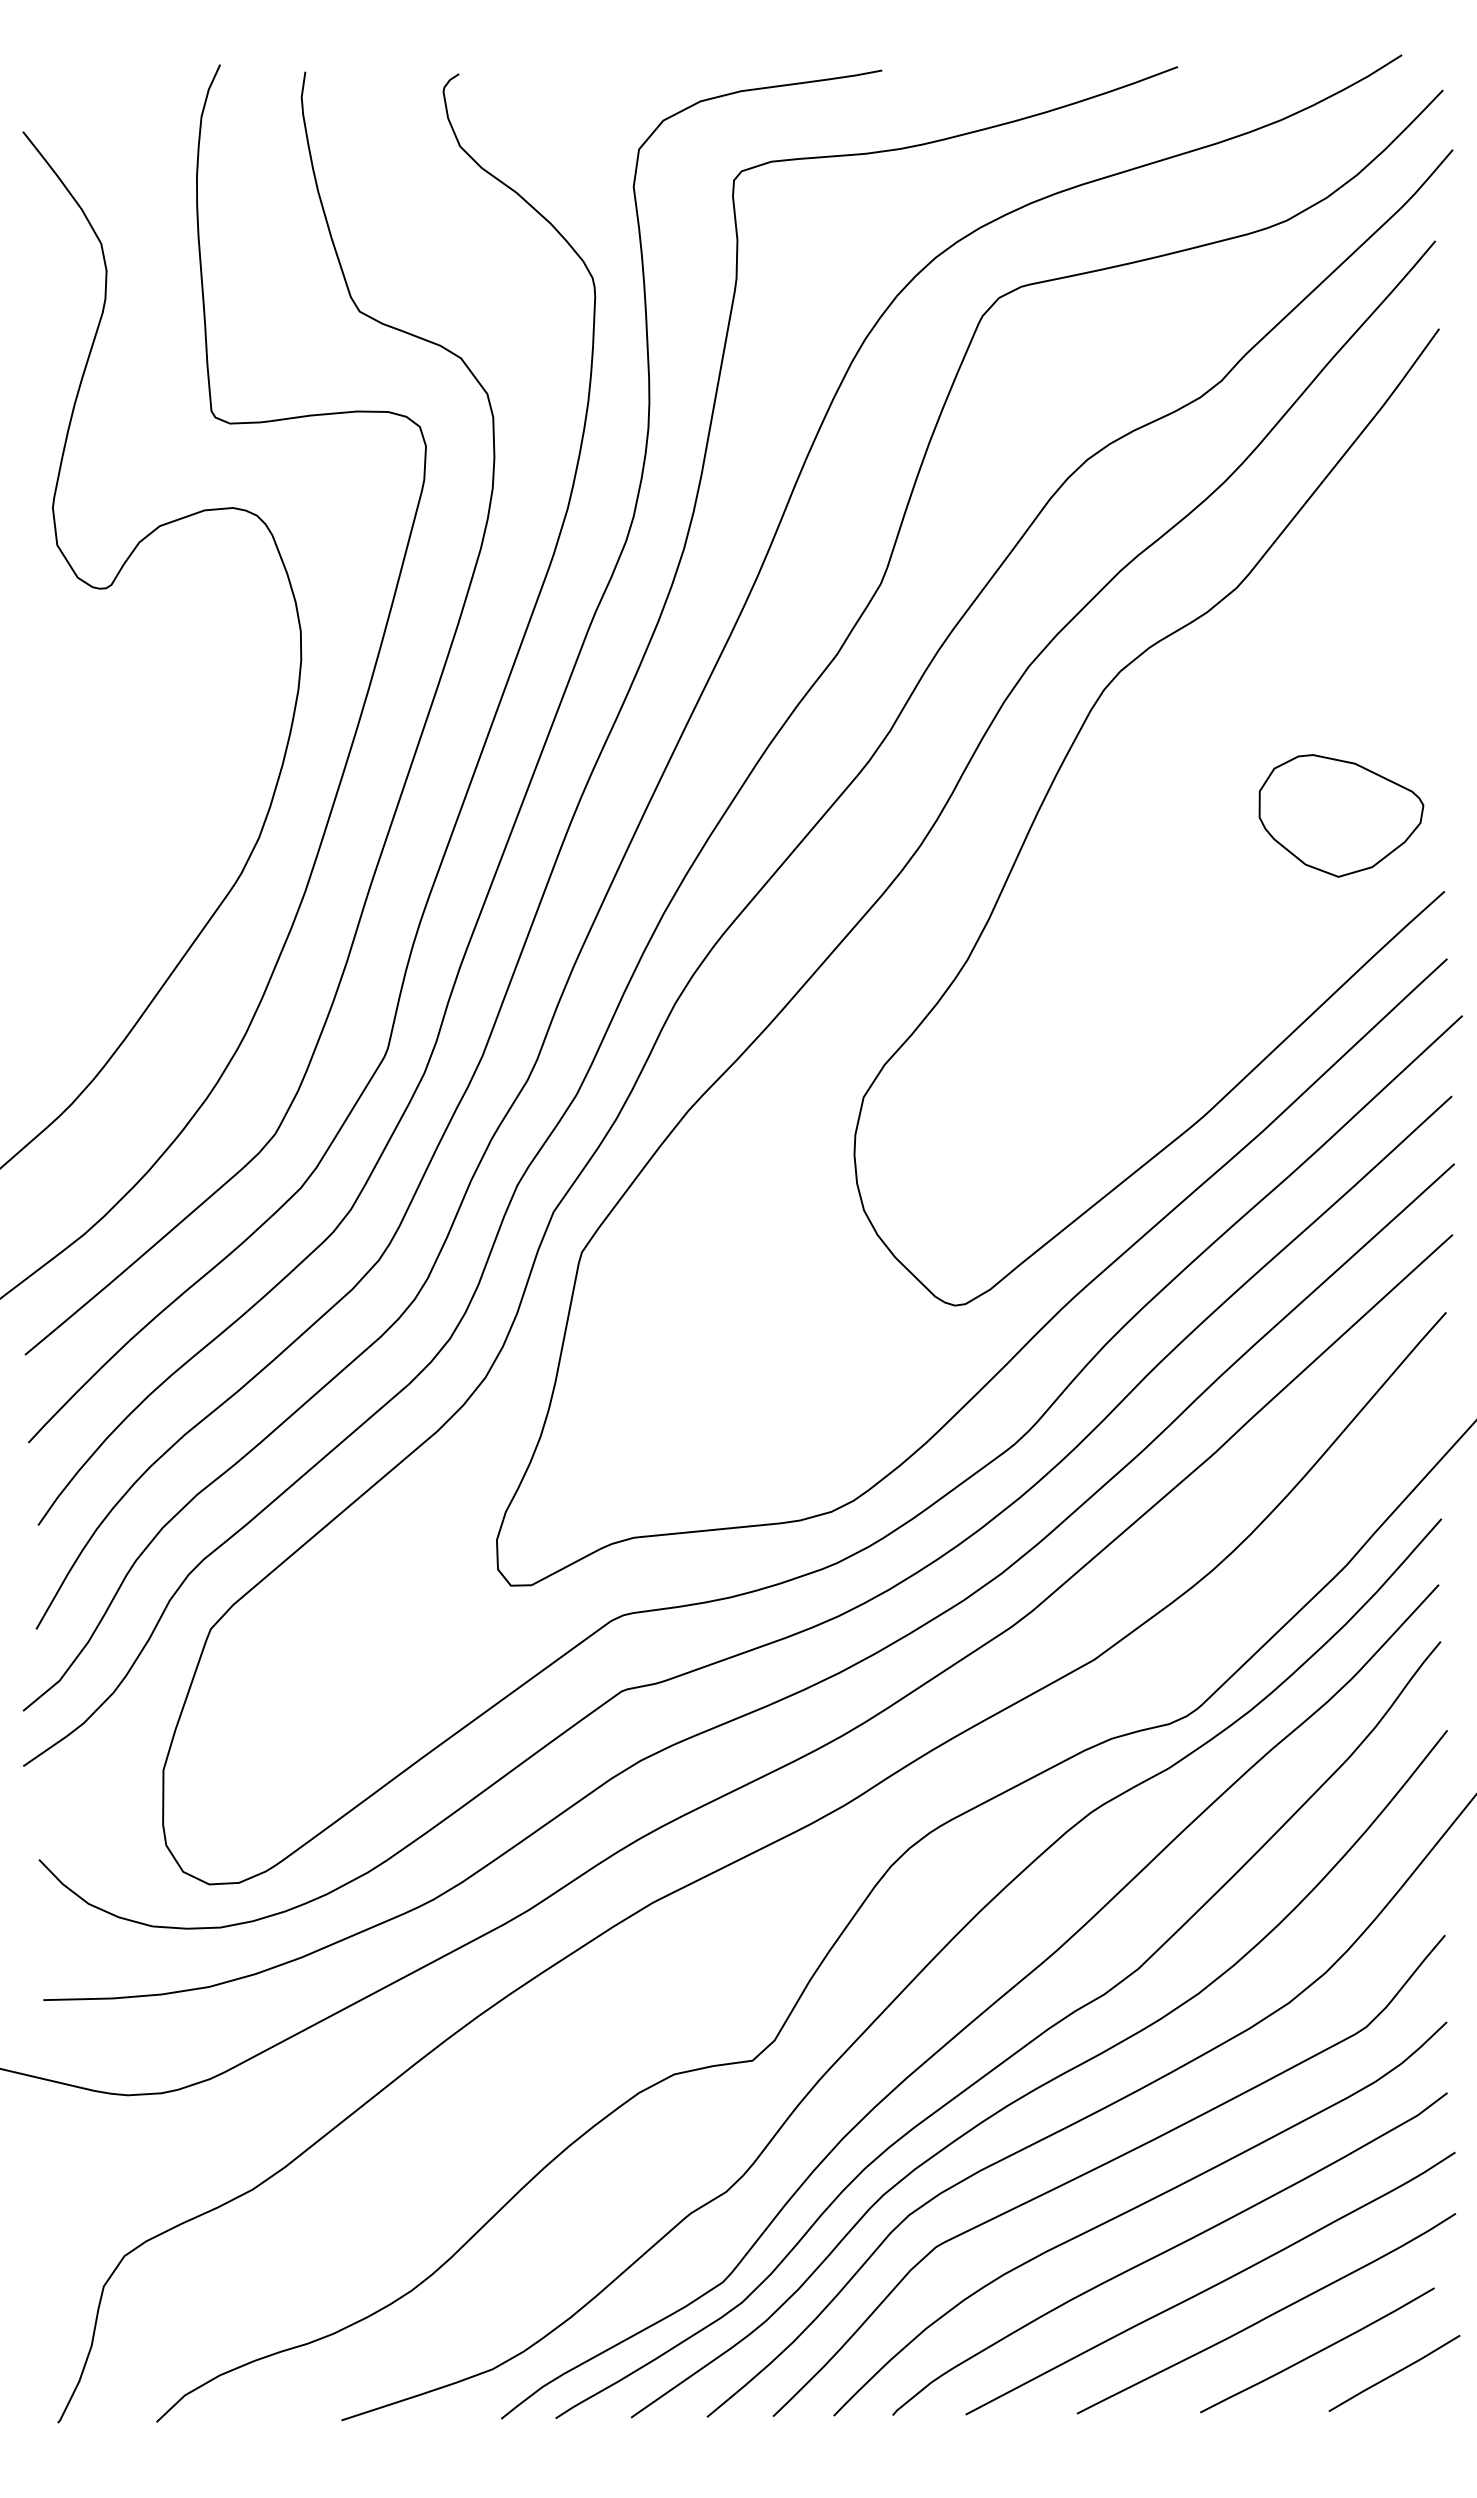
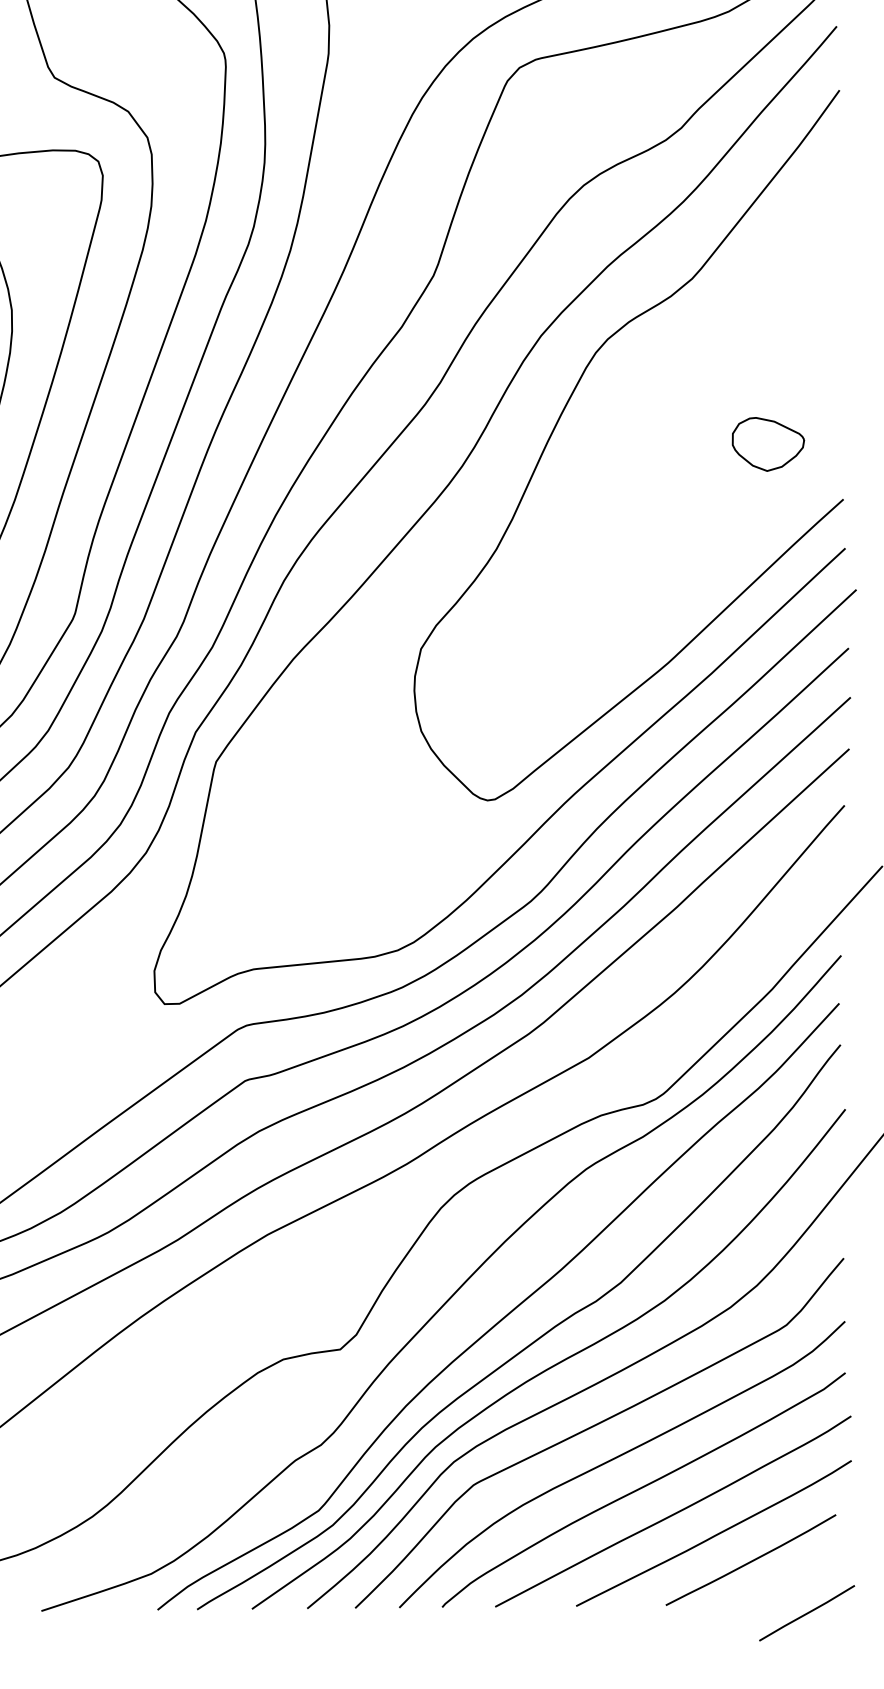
part: (1341, 815) -> (768, 444), size x0.6
line: (1394, 2372) -> (807, 1612), moved

